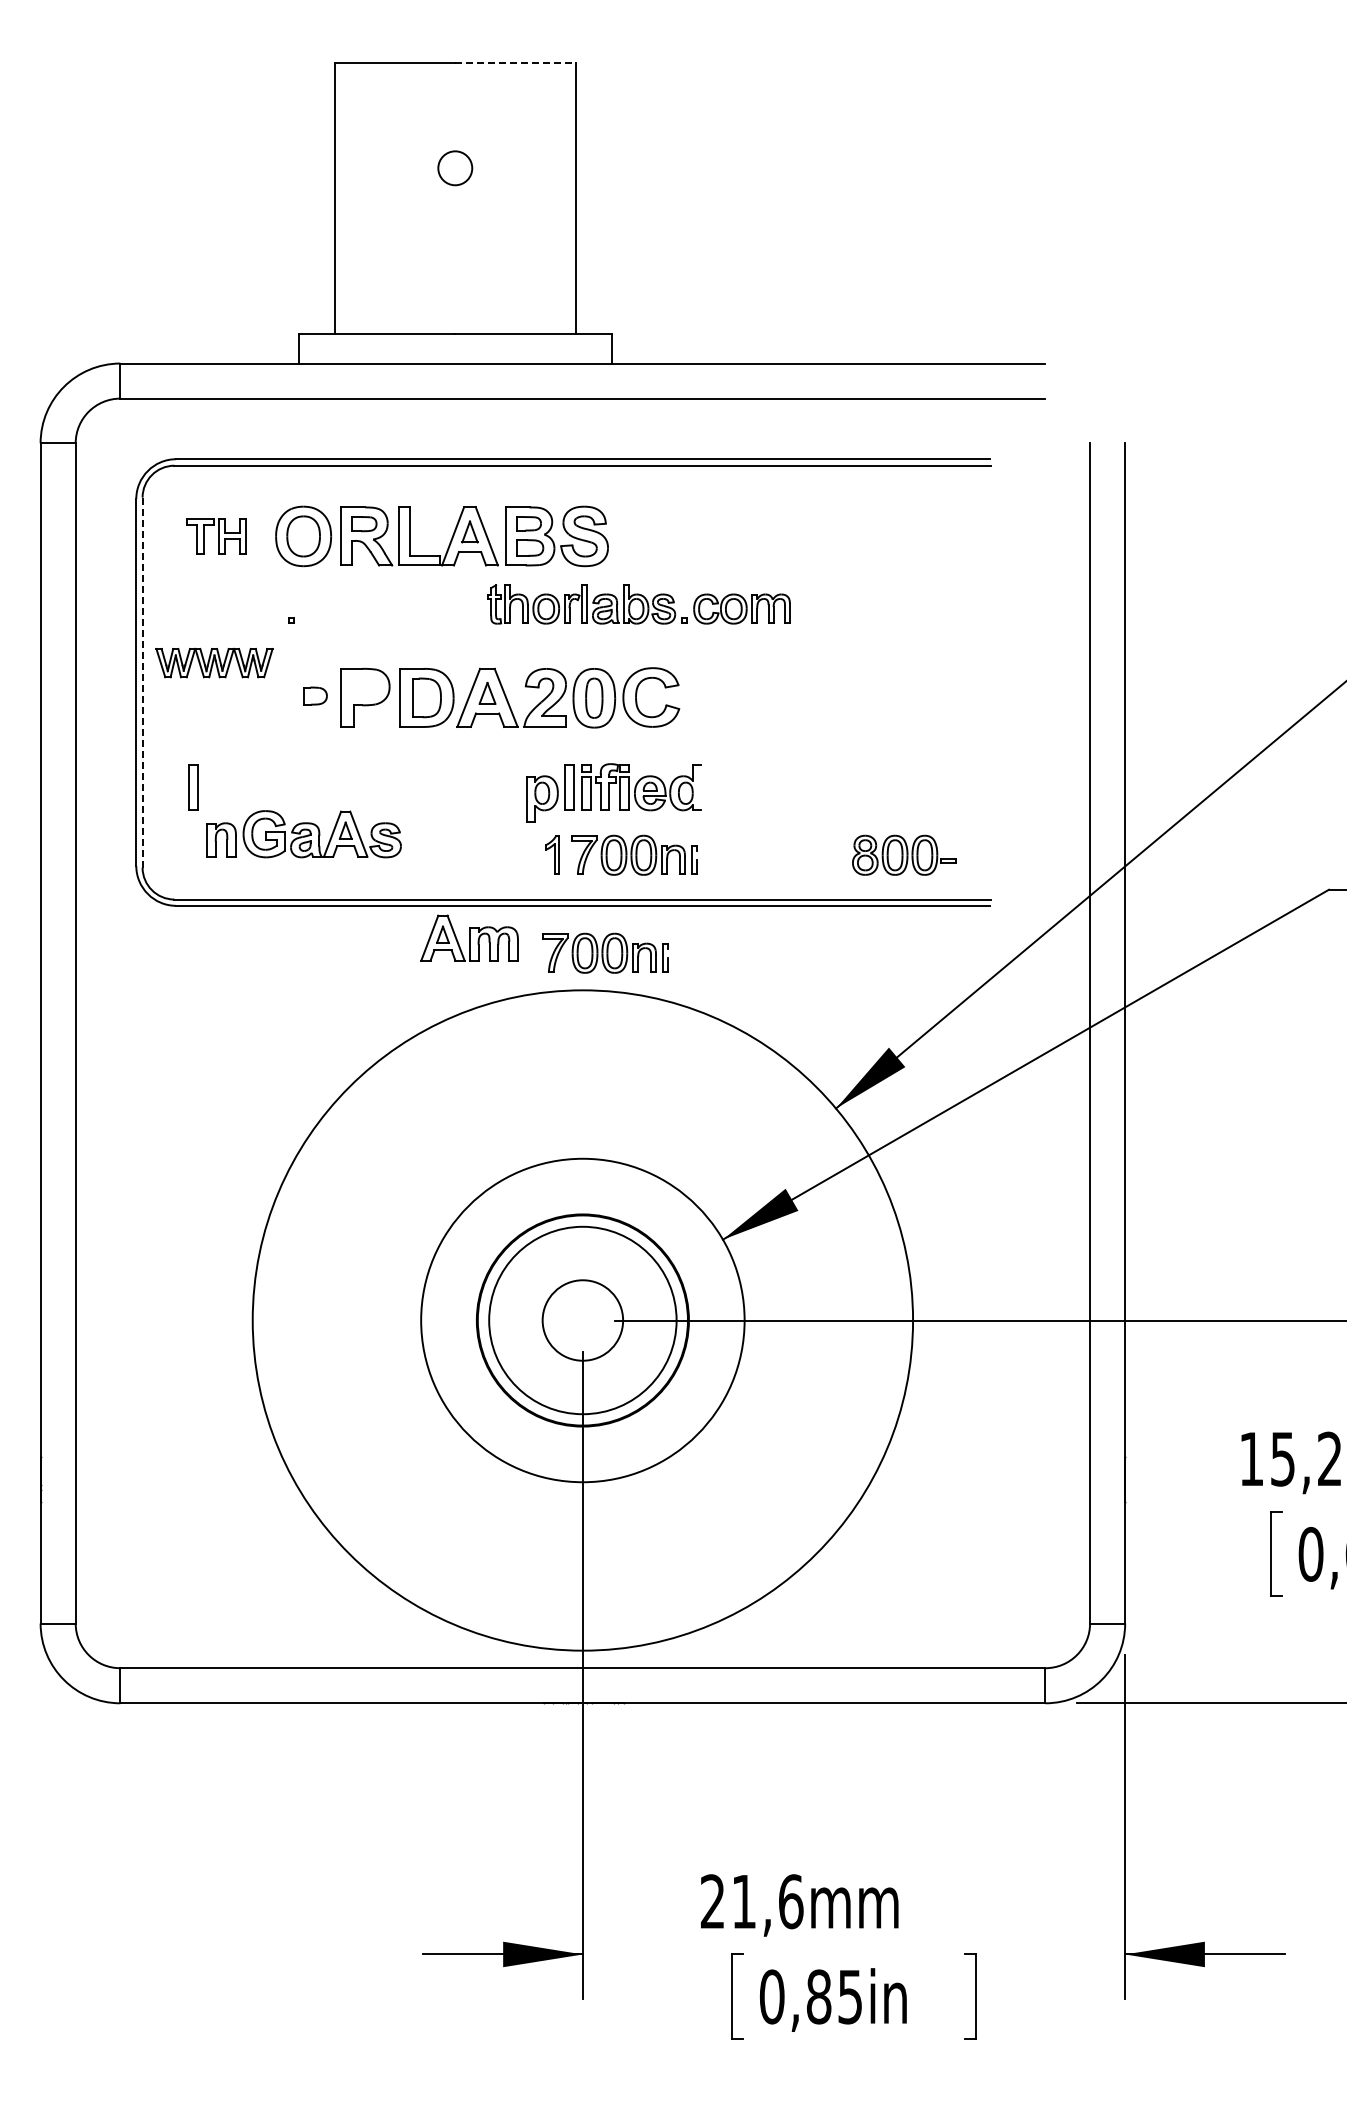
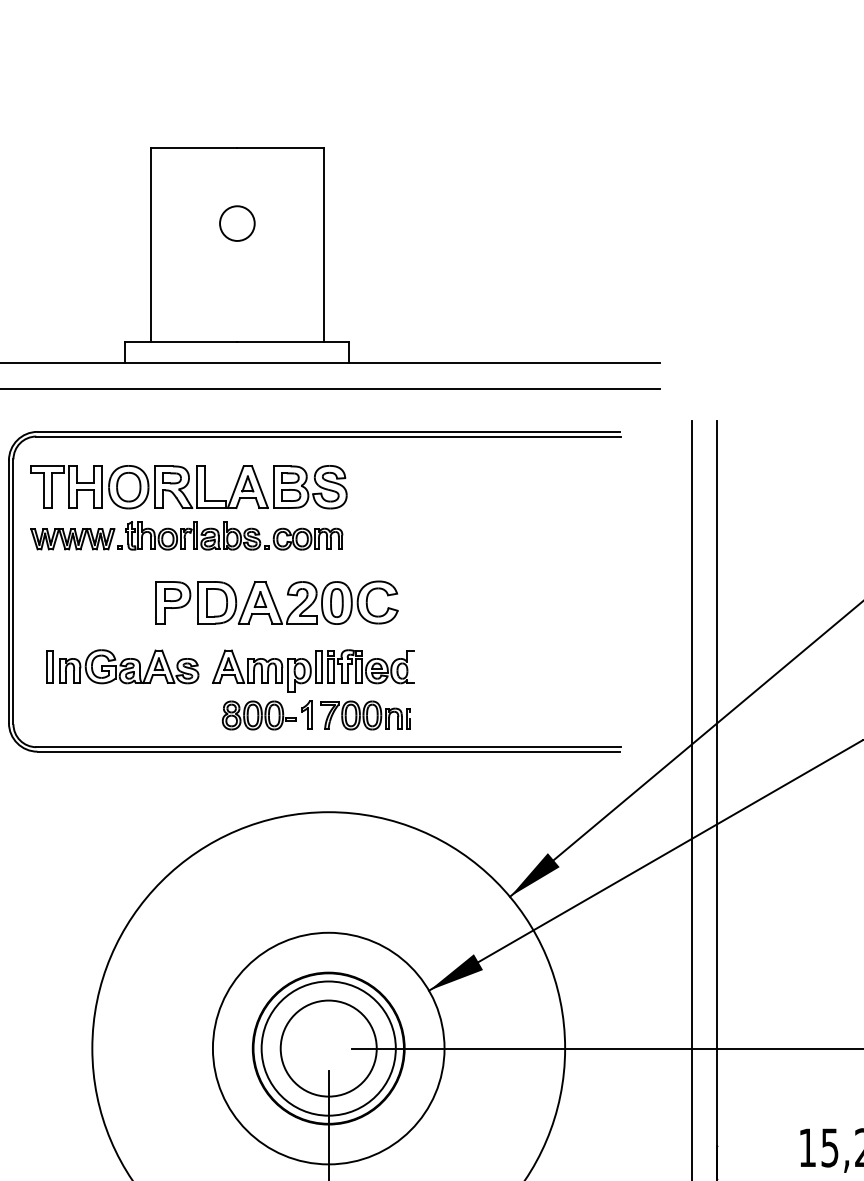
line: (516, 63) -> (281, 148), dashed -> solid
circle: (455, 168) -> (237, 223), size x1.43
part: (216, 535) -> (66, 486), size x1.67
part: (638, 604) -> (233, 535), moved
part: (214, 663) -> (72, 539), moved
line: (142, 683) -> (13, 592), dashed -> solid
part: (315, 695) -> (173, 594), moved
part: (303, 834) -> (128, 666), moved
part: (904, 854) -> (259, 714), moved
part: (469, 937) -> (247, 666), moved
part: (605, 952) -> (344, 785), removed
circle: (582, 1320) -> (328, 1048), size x1.67

